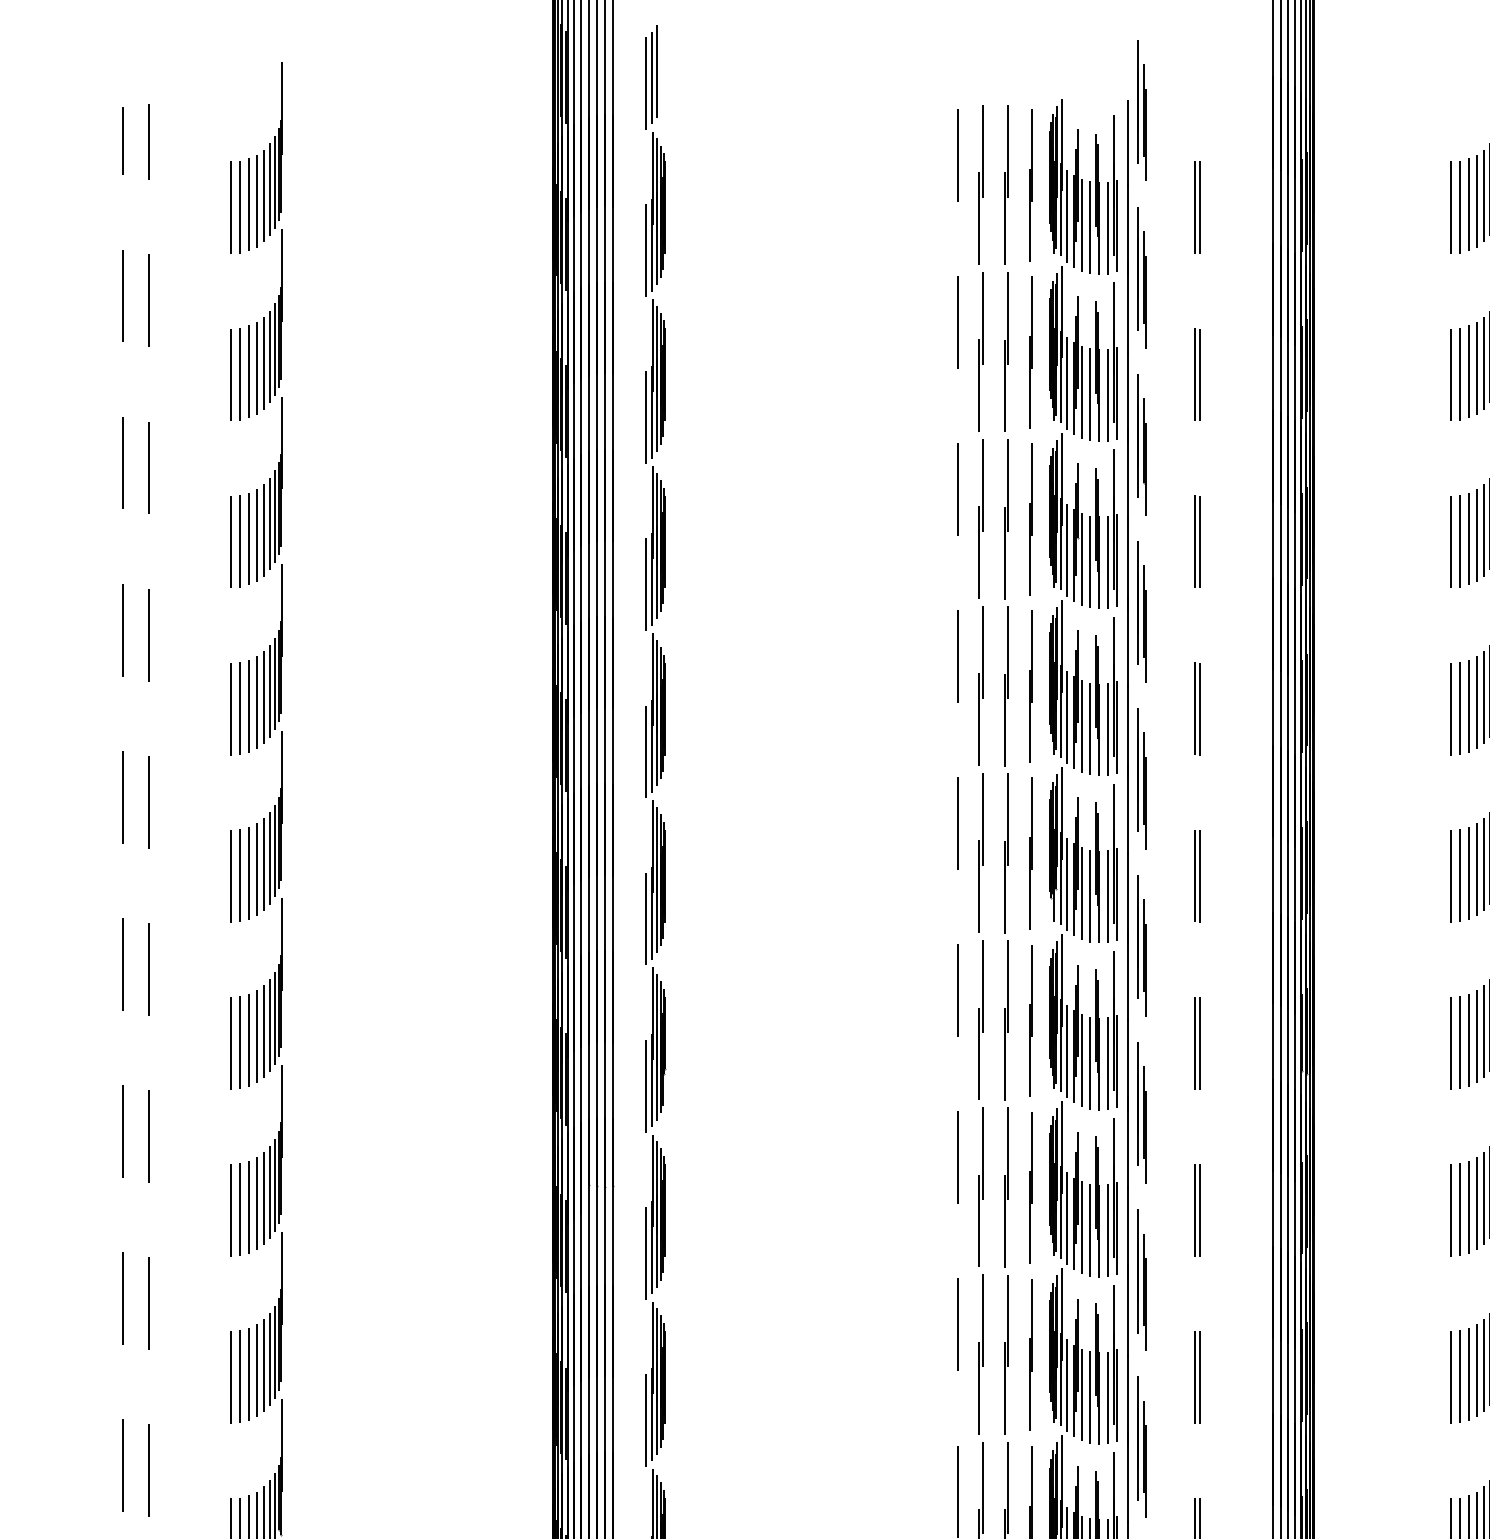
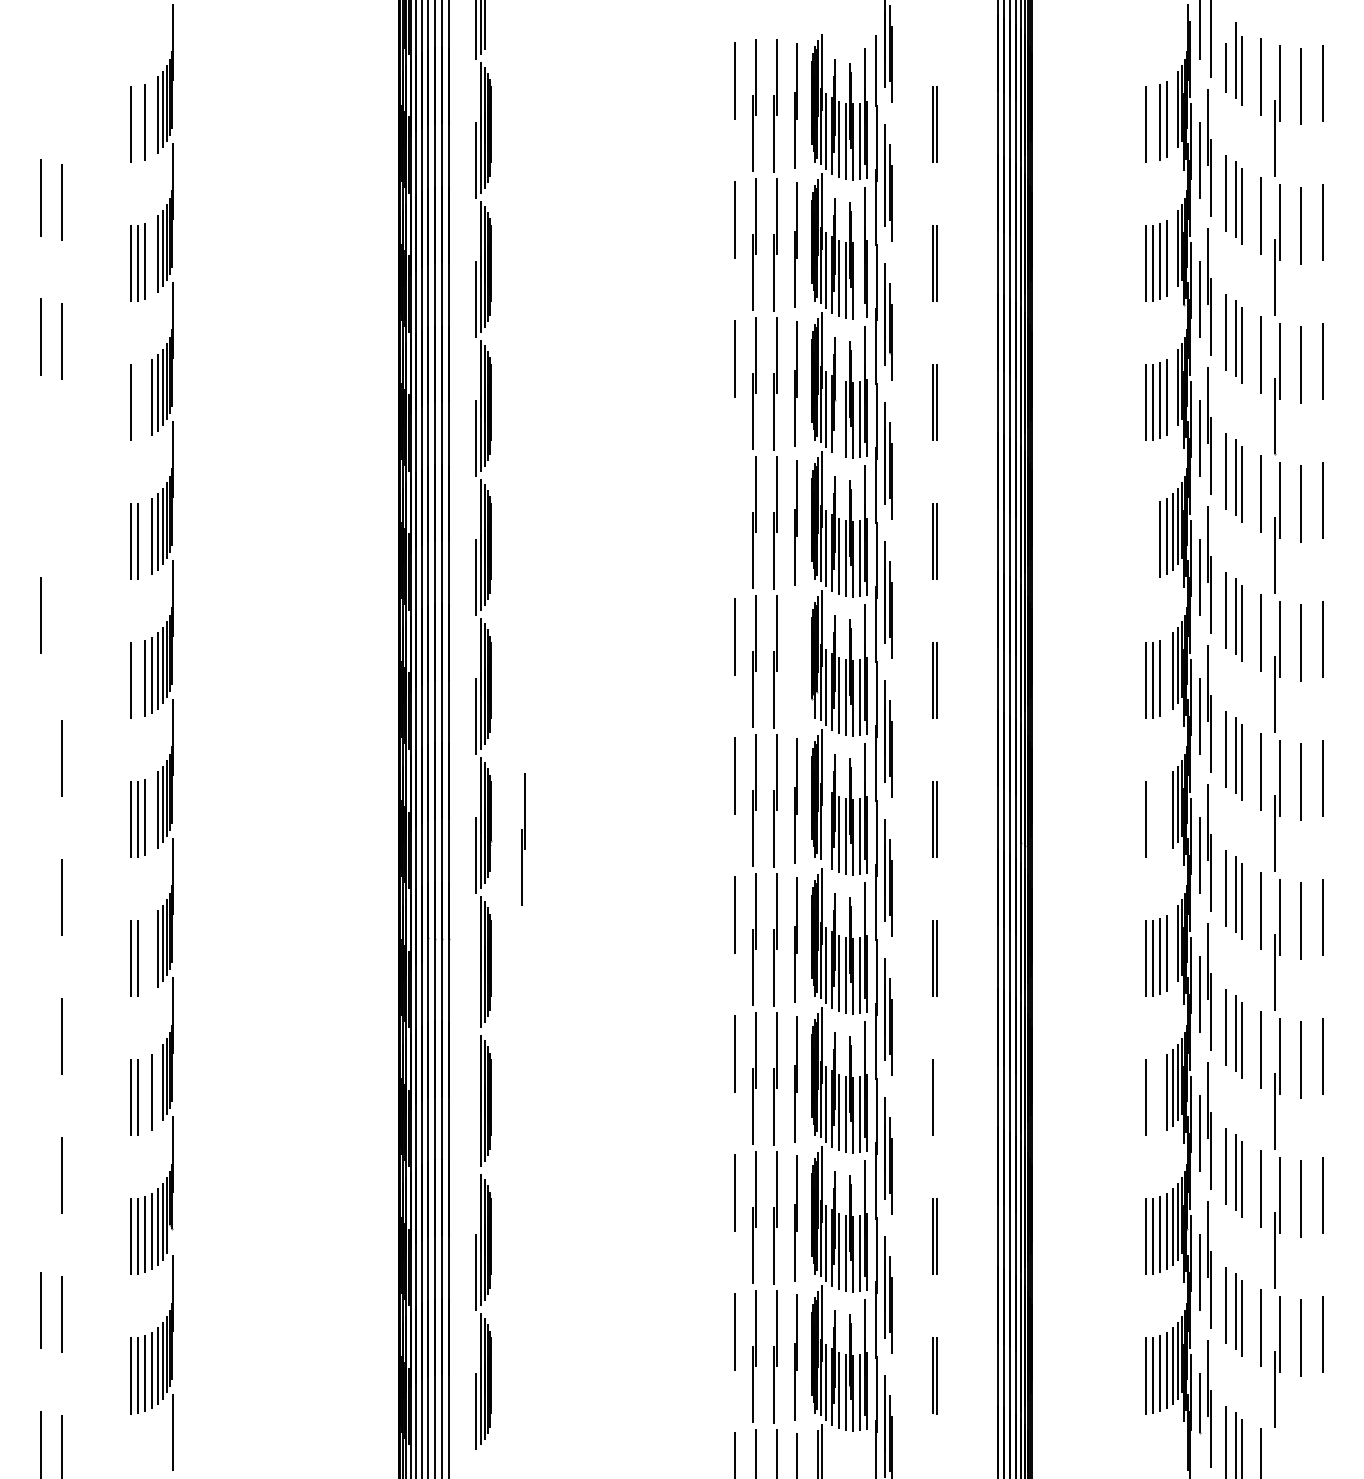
line: (123, 140) -> (41, 68), removed
line: (147, 141) -> (61, 69), removed
line: (1483, 195) -> (1172, 114), removed
line: (256, 200) -> (151, 118), removed
line: (240, 206) -> (138, 123), removed
line: (1460, 206) -> (1153, 123), removed
line: (1483, 362) -> (1172, 253), removed
line: (256, 367) -> (151, 257), removed
line: (1108, 395) -> (860, 280), removed
line: (1483, 529) -> (1172, 392), removed
line: (248, 538) -> (145, 399), removed
line: (240, 540) -> (138, 401), removed
line: (1081, 558) -> (838, 416), removed
line: (122, 629) -> (40, 475), removed
line: (149, 634) -> (62, 479), removed
line: (958, 655) -> (735, 497), removed
line: (248, 705) -> (145, 538), removed
line: (1460, 707) -> (1153, 540), removed
line: (1451, 708) -> (1145, 541), removed
line: (149, 801) -> (62, 618), removed
part: (1030, 853) -> (795, 661), removed
line: (1476, 868) -> (1166, 674), removed
line: (240, 874) -> (138, 679), removed
line: (123, 963) -> (41, 753), removed
line: (256, 1035) -> (151, 813), removed
line: (1476, 1035) -> (1166, 813), removed
line: (1469, 1039) -> (1160, 816), removed
line: (1460, 1041) -> (1153, 818), removed
line: (1067, 1051) -> (826, 826), removed
part: (703, 1067) -> (523, 839), added
line: (123, 1130) -> (41, 892), removed
line: (1483, 1198) -> (1172, 948), removed
line: (256, 1202) -> (151, 952), removed
line: (248, 1206) -> (145, 955), removed
line: (645, 1253) -> (475, 994), removed
line: (123, 1297) -> (41, 1031), removed
line: (263, 1365) -> (157, 1087), removed
line: (248, 1373) -> (145, 1094), removed
line: (1469, 1373) -> (1160, 1094), removed
line: (1460, 1375) -> (1153, 1096), removed
line: (1200, 1377) -> (937, 1097), removed
line: (645, 1420) -> (475, 1133), removed
line: (123, 1464) -> (41, 1170), removed

